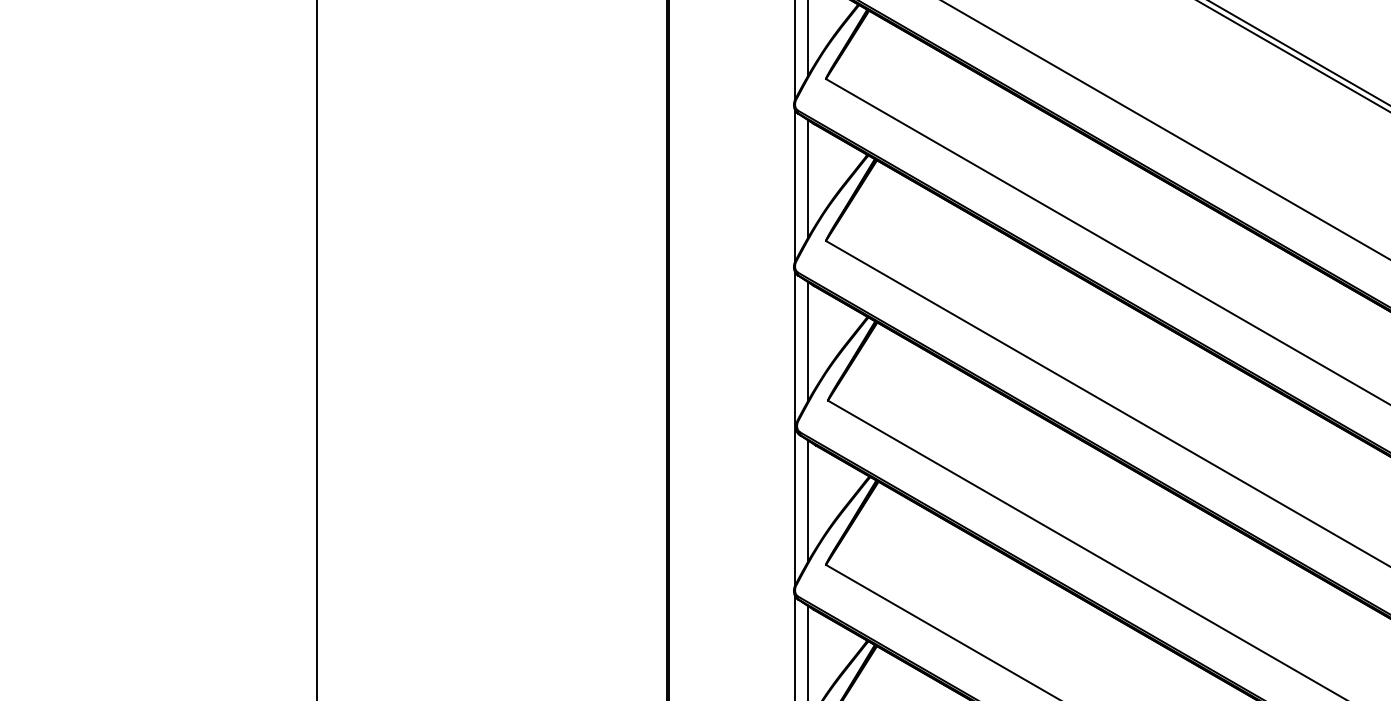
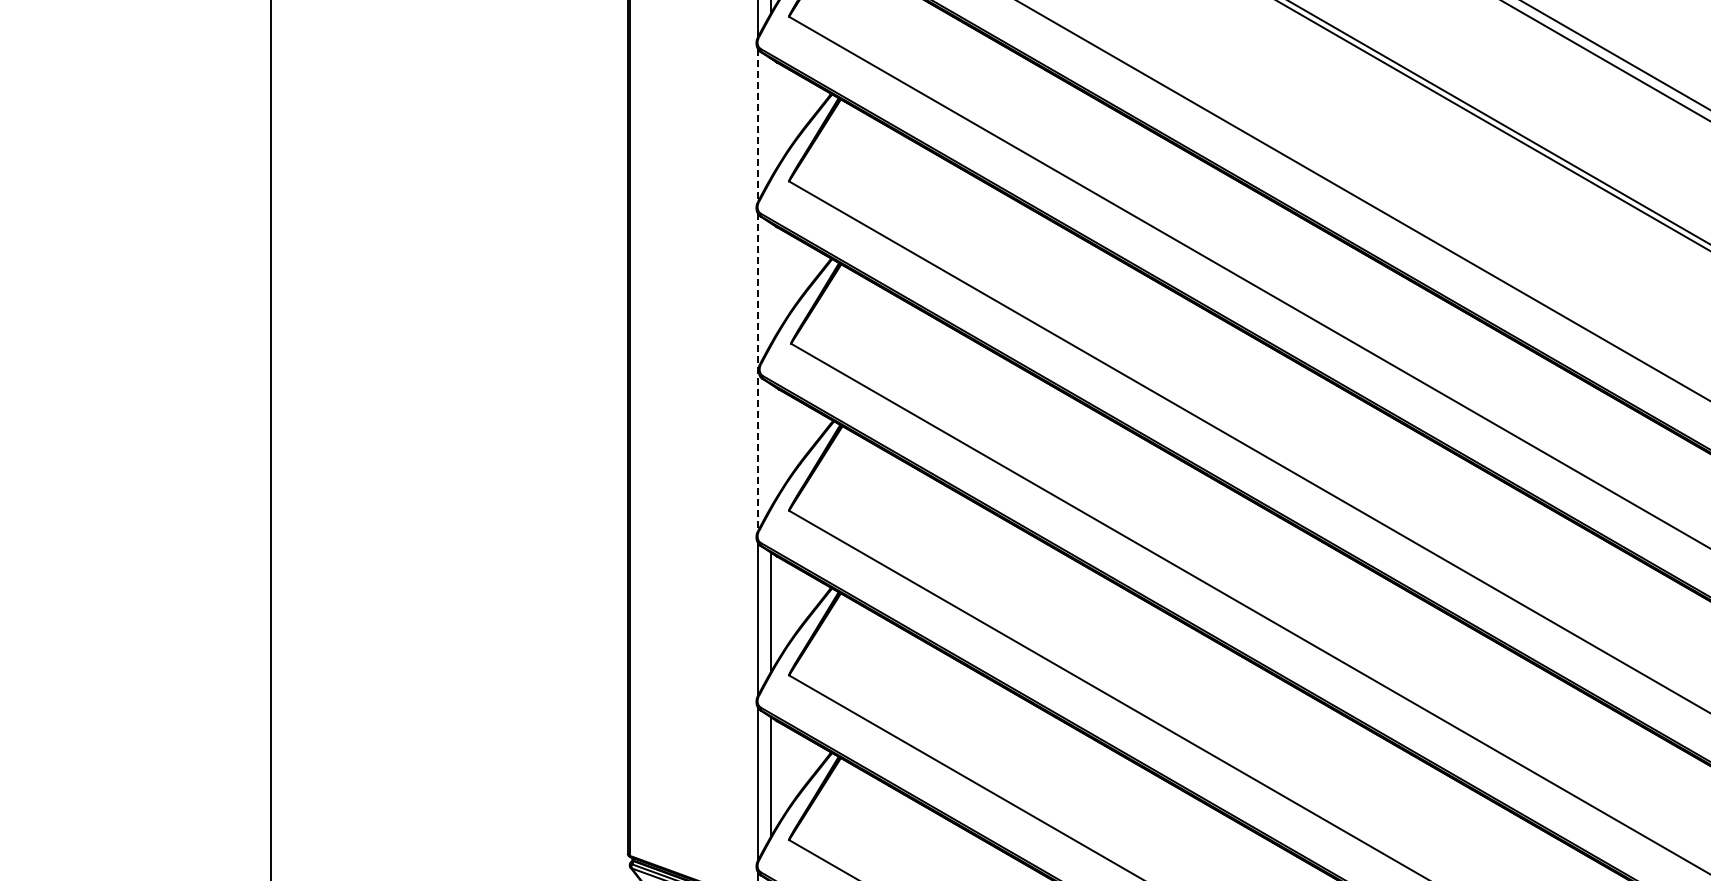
line: (808, 178) -> (771, 117), removed
line: (794, 186) -> (757, 125), solid -> dashed
line: (808, 341) -> (771, 283), removed
line: (794, 429) -> (757, 373), solid -> dashed
line: (808, 500) -> (771, 445), removed

